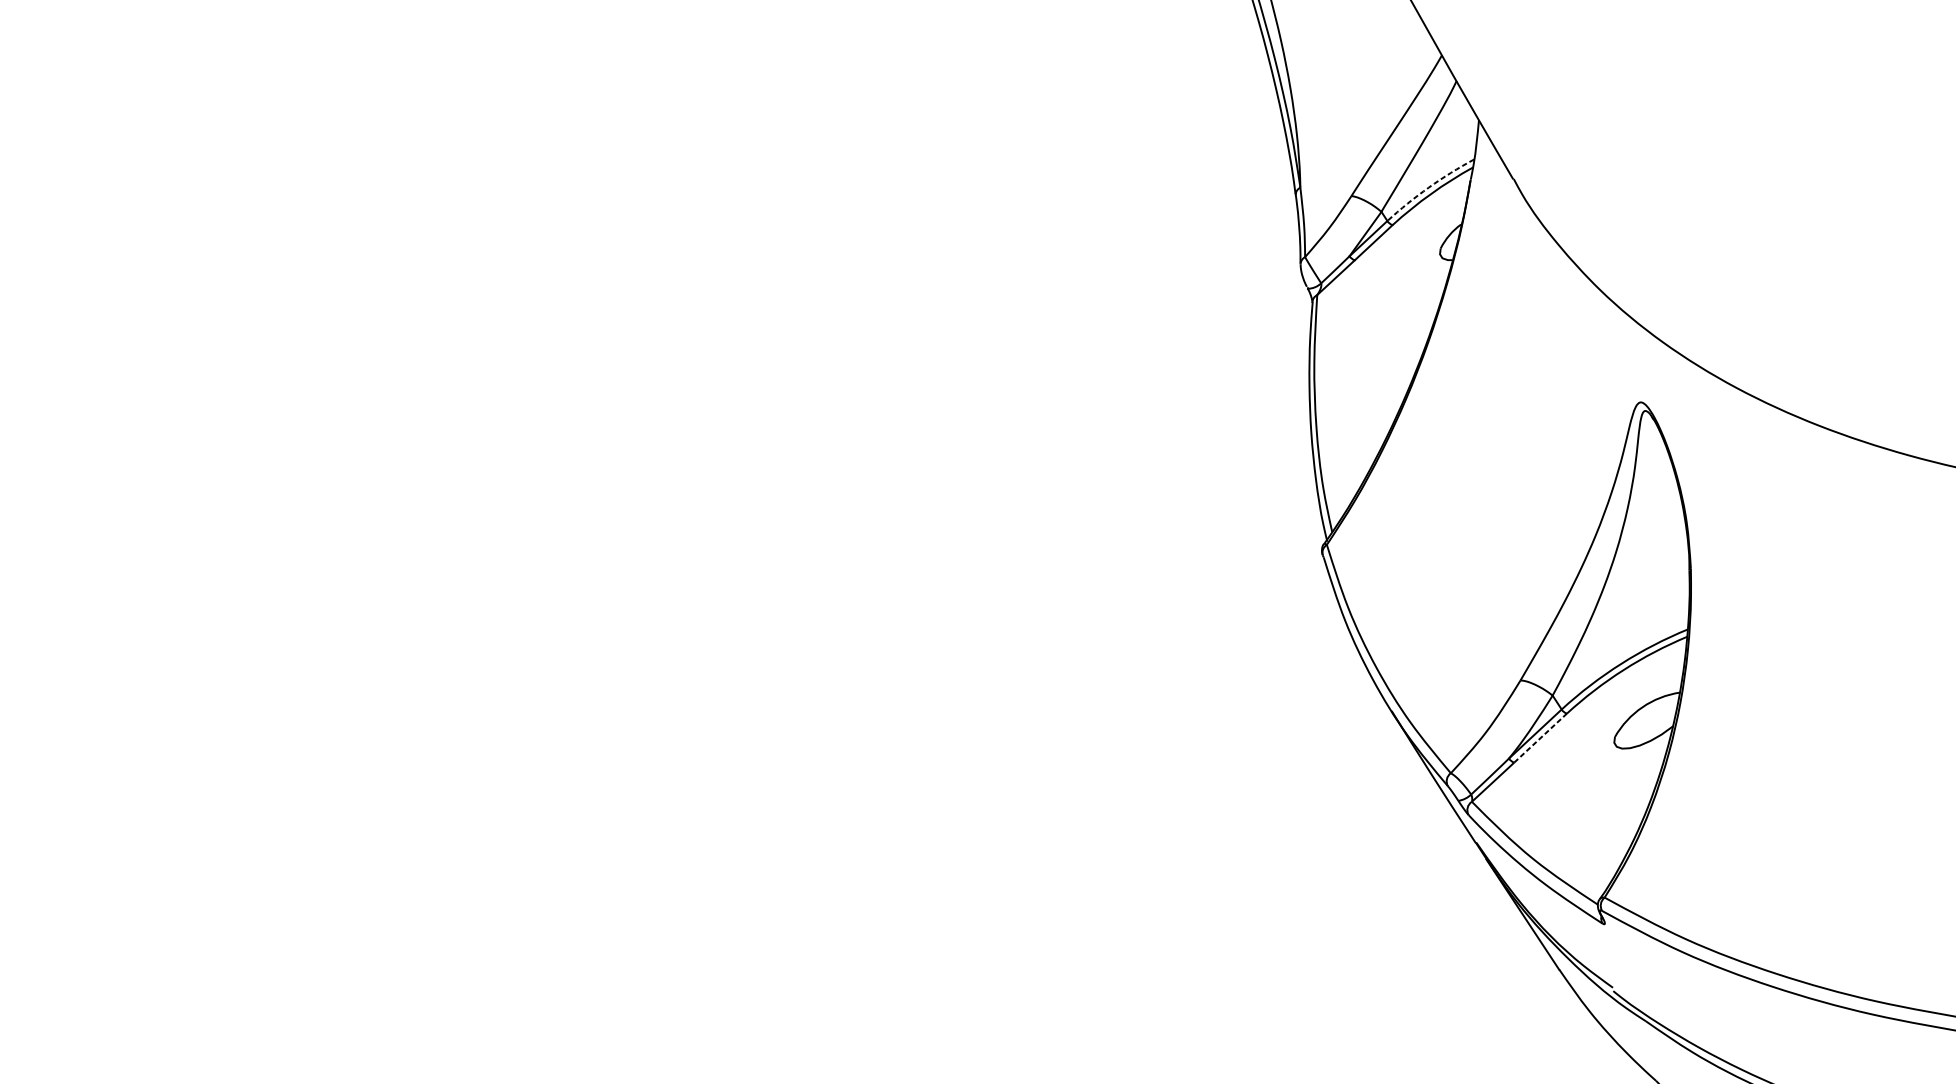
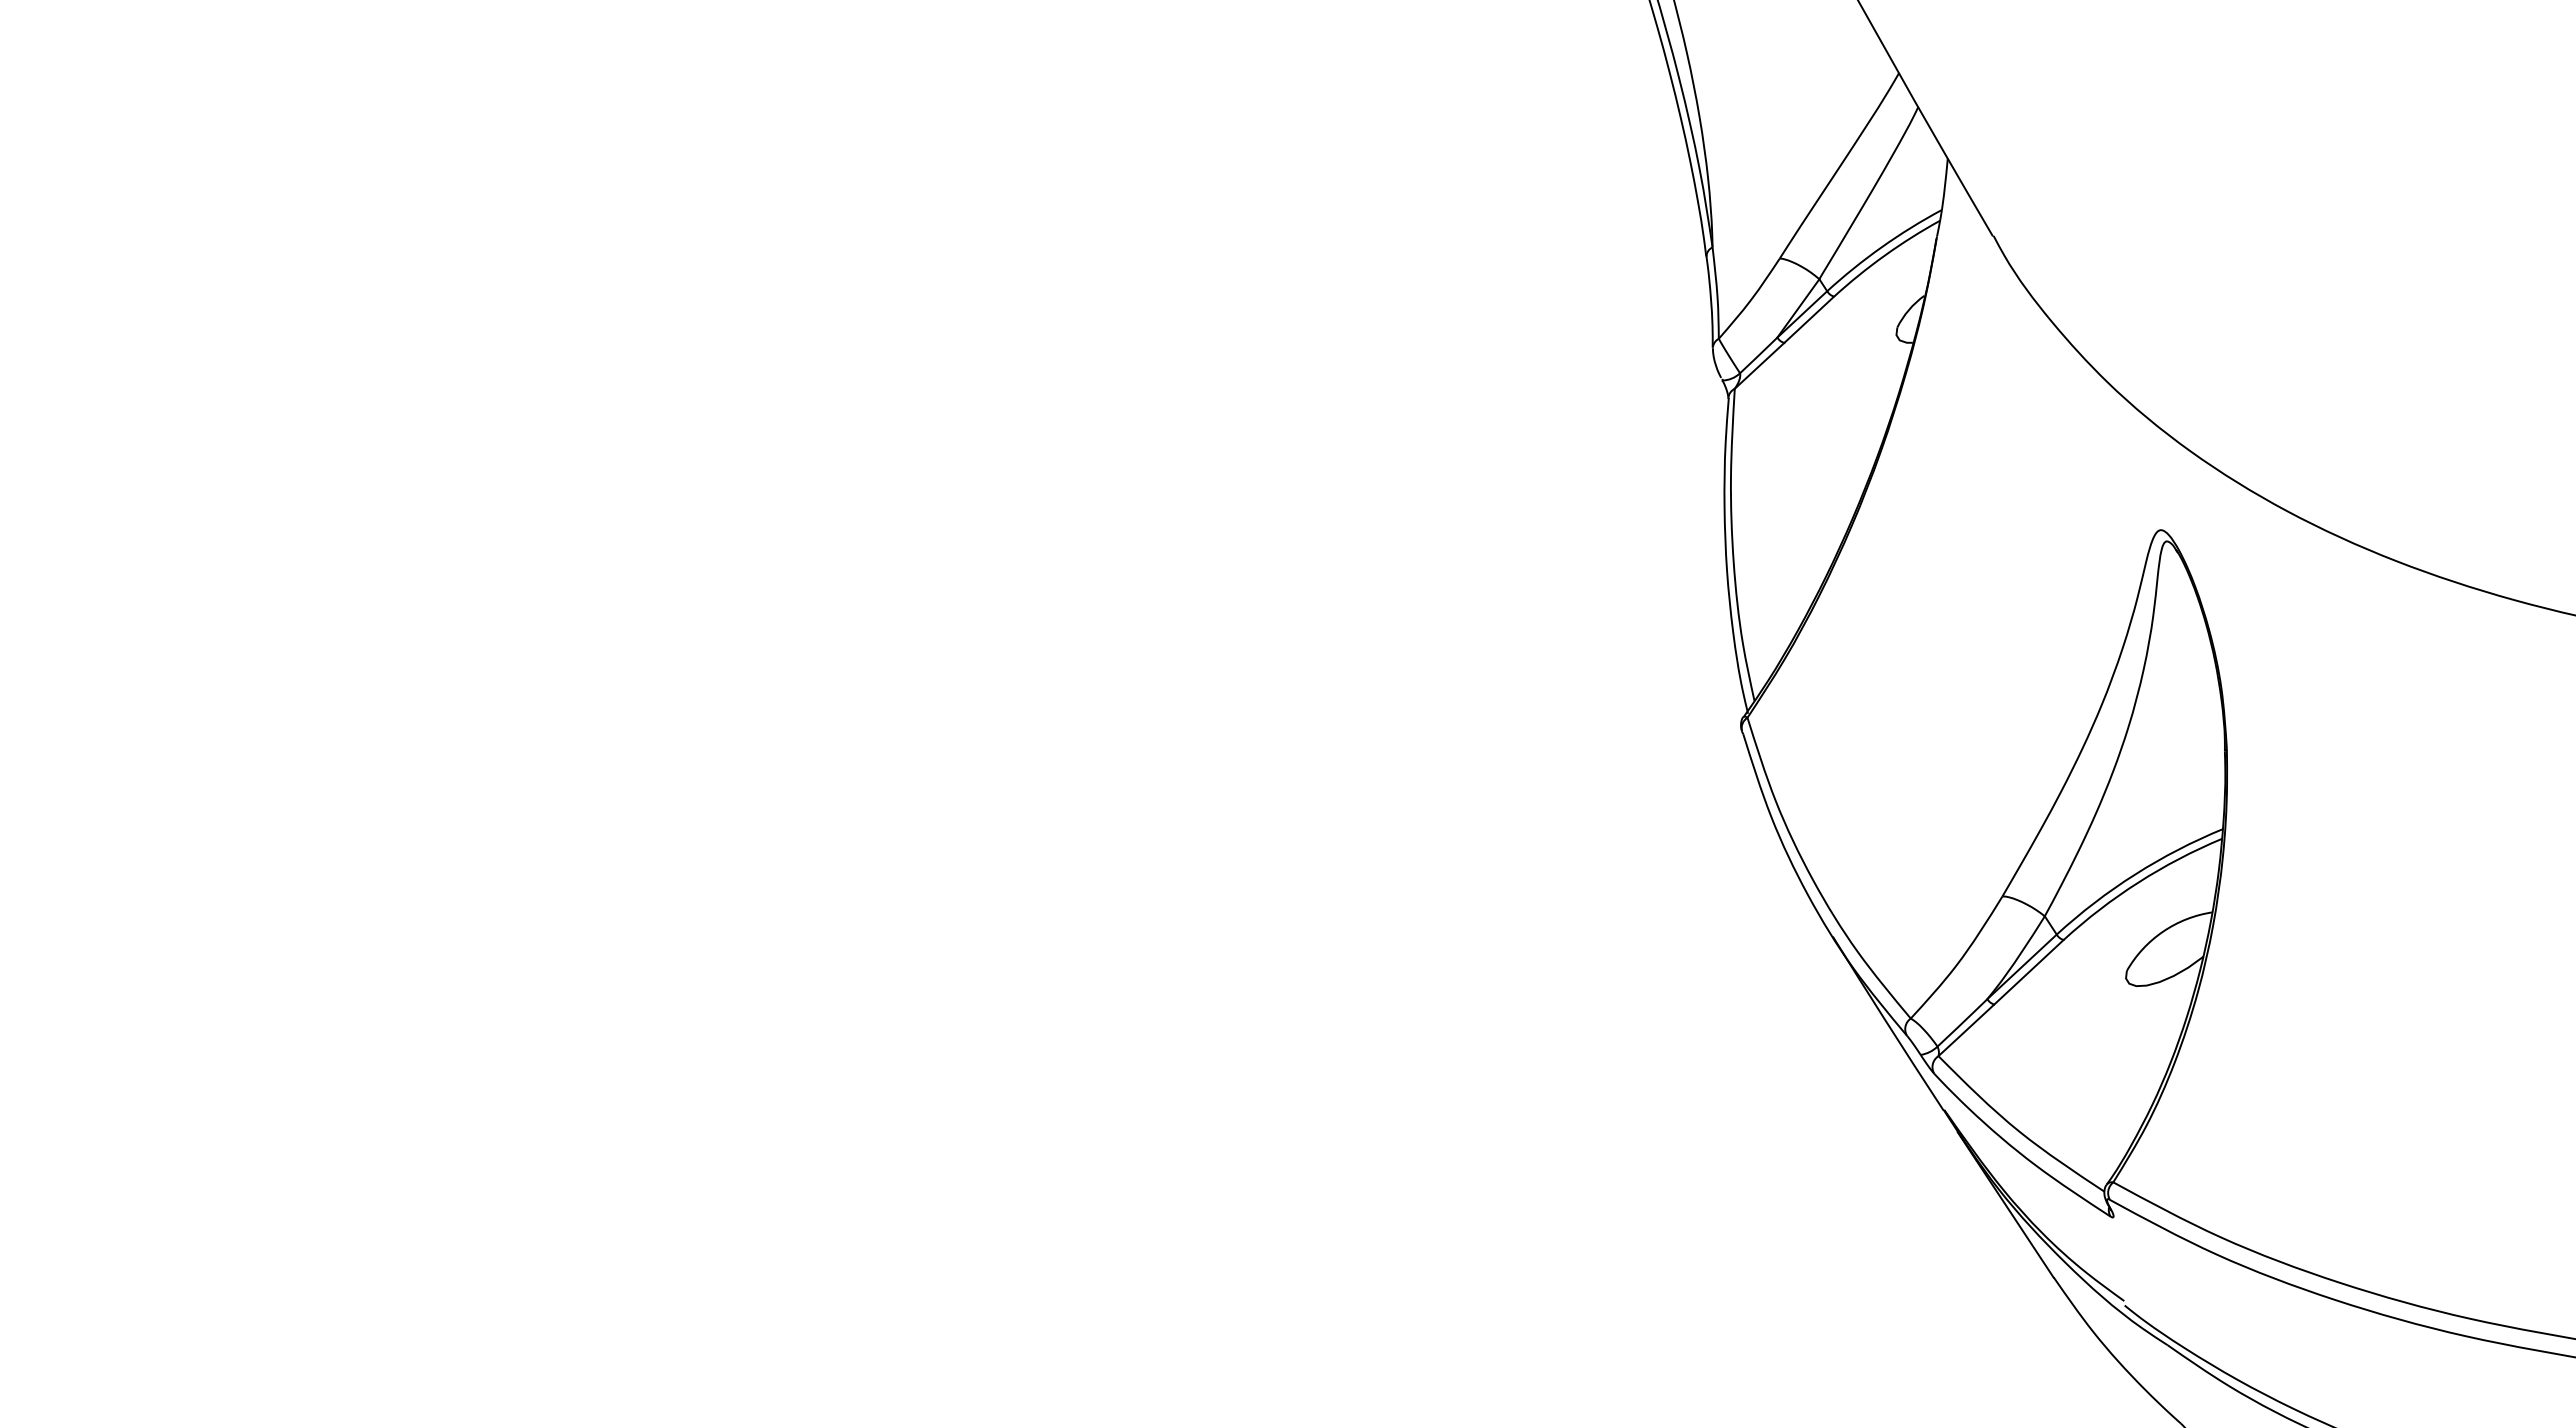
arc: (1428, 187) -> (1881, 247), dashed -> solid
line: (1541, 737) -> (2029, 971), dashed -> solid

